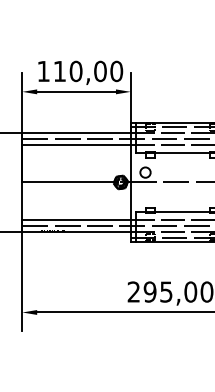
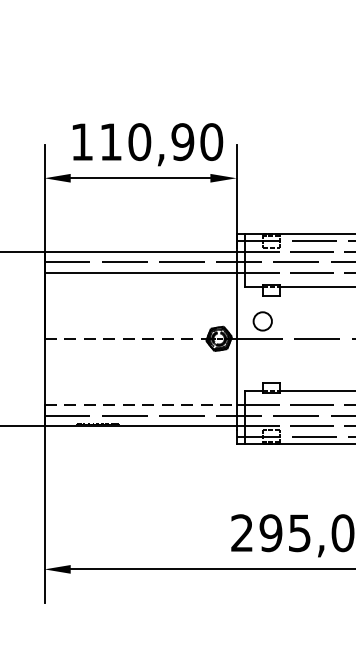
text: (100, 71) -> (182, 142), 110,00 -> 110,90
line: (68, 182) -> (126, 338), solid -> dashed
line: (77, 219) -> (142, 404), solid -> dashed

